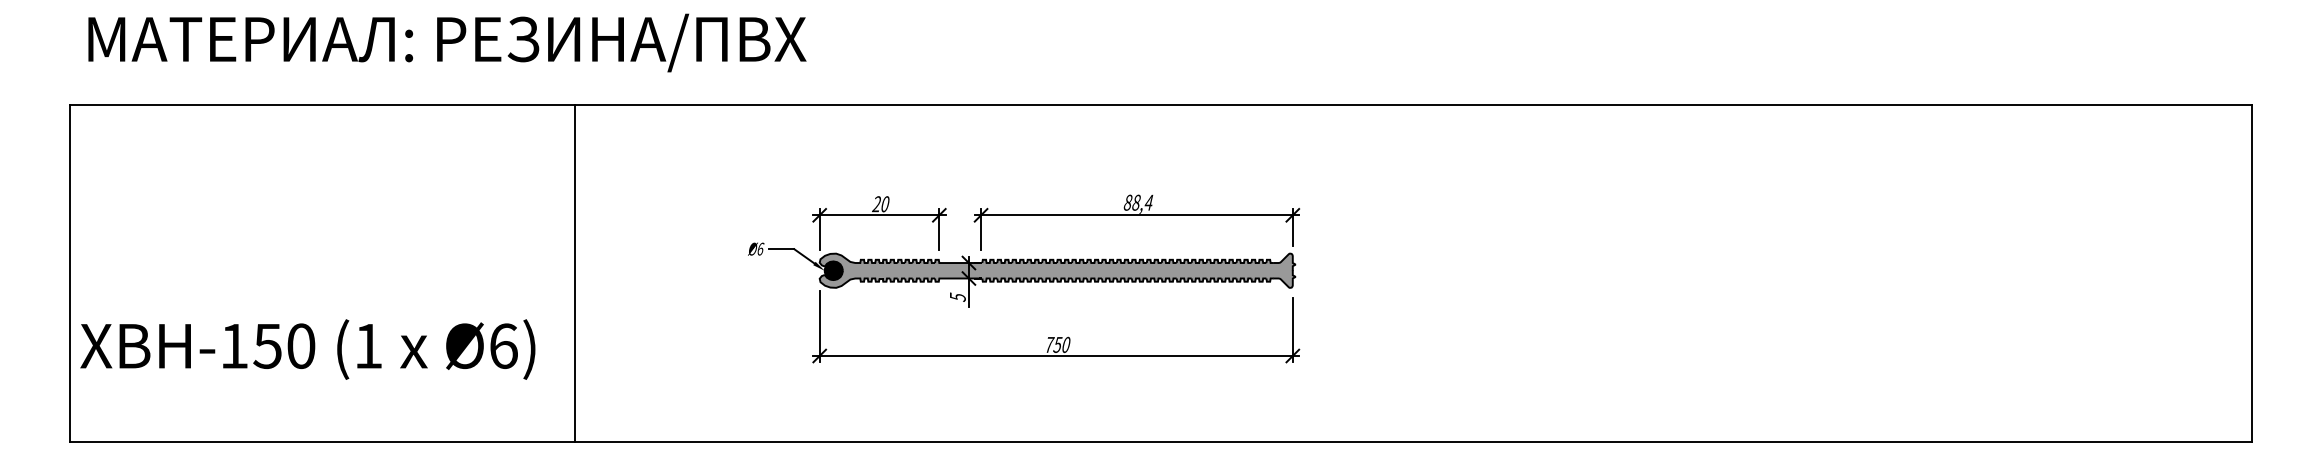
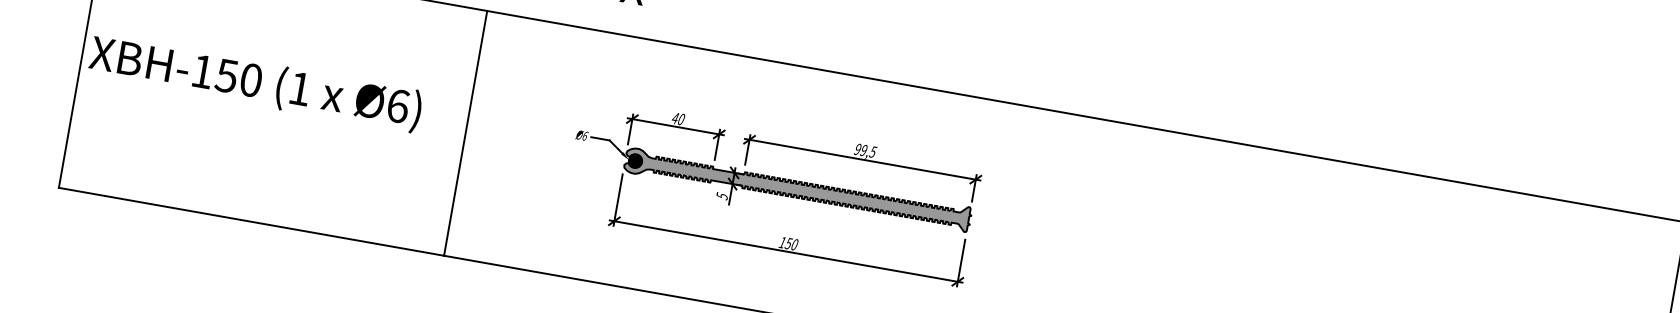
text: (1138, 202) -> (865, 150), 88,4 -> 99,5
text: (876, 204) -> (675, 118), 20 -> 40
line: (575, 273) -> (465, 133), moved
text: (1049, 344) -> (782, 242), 750 -> 150
text: (307, 349) -> (255, 83), moved

